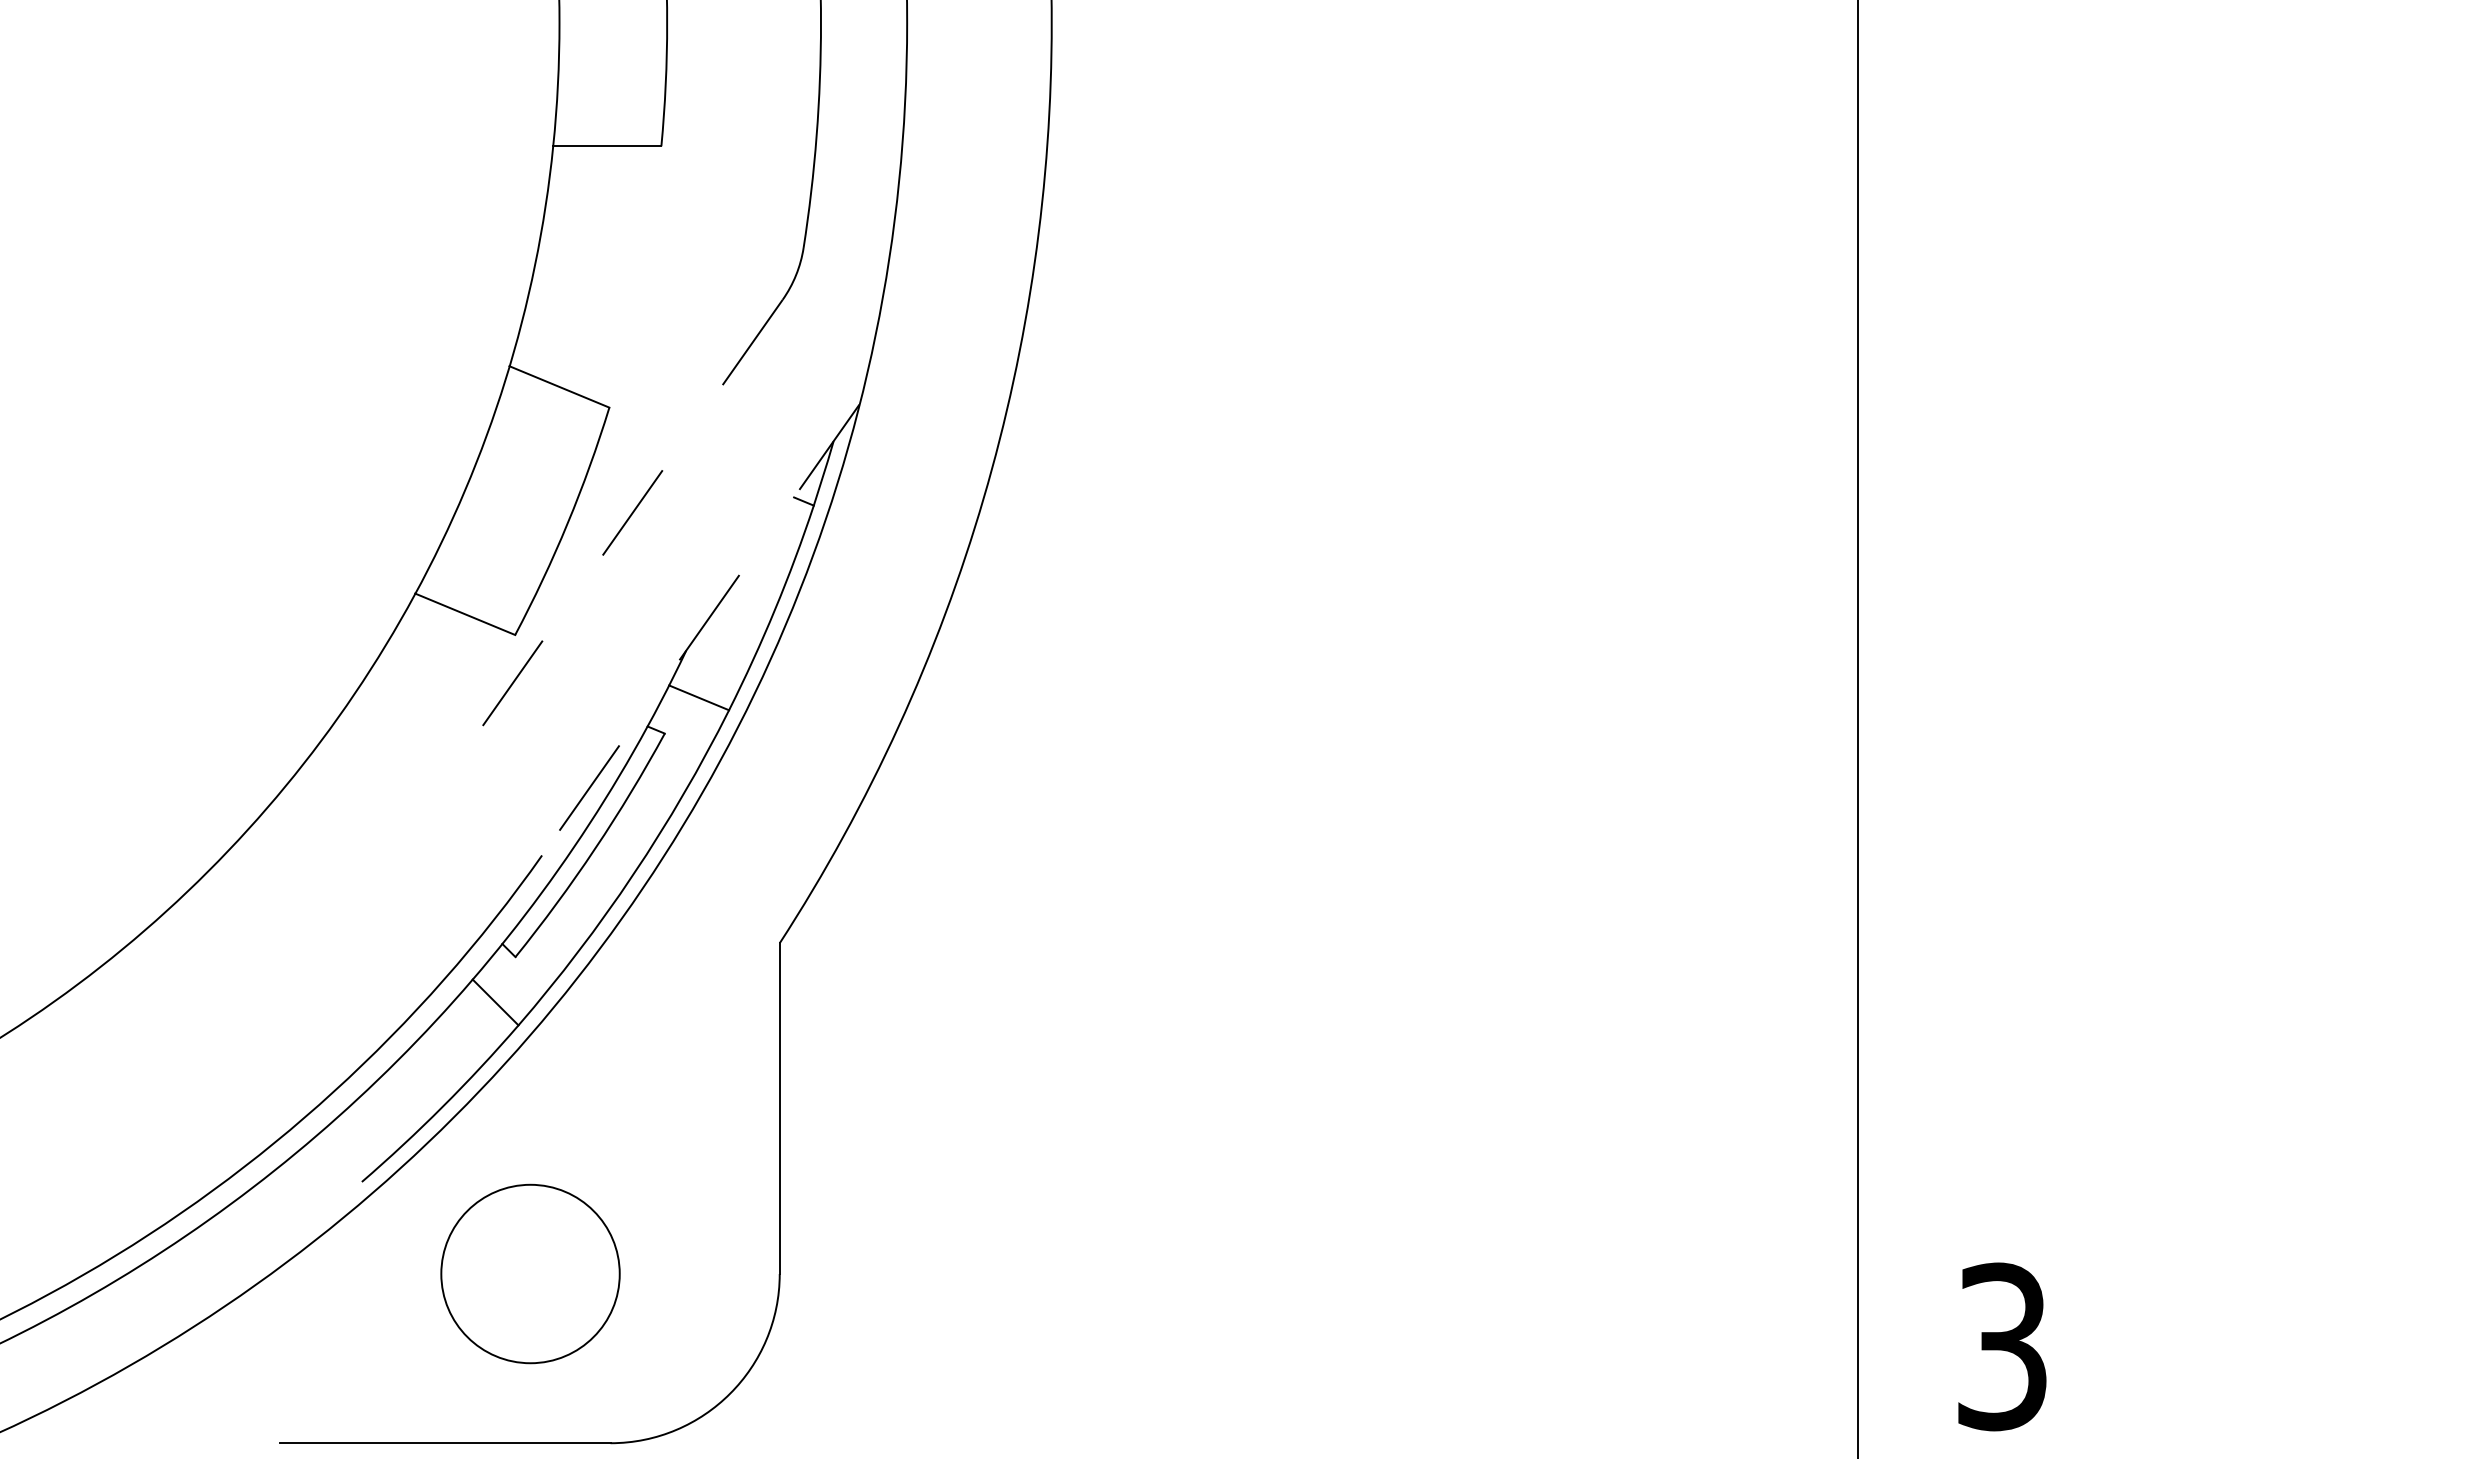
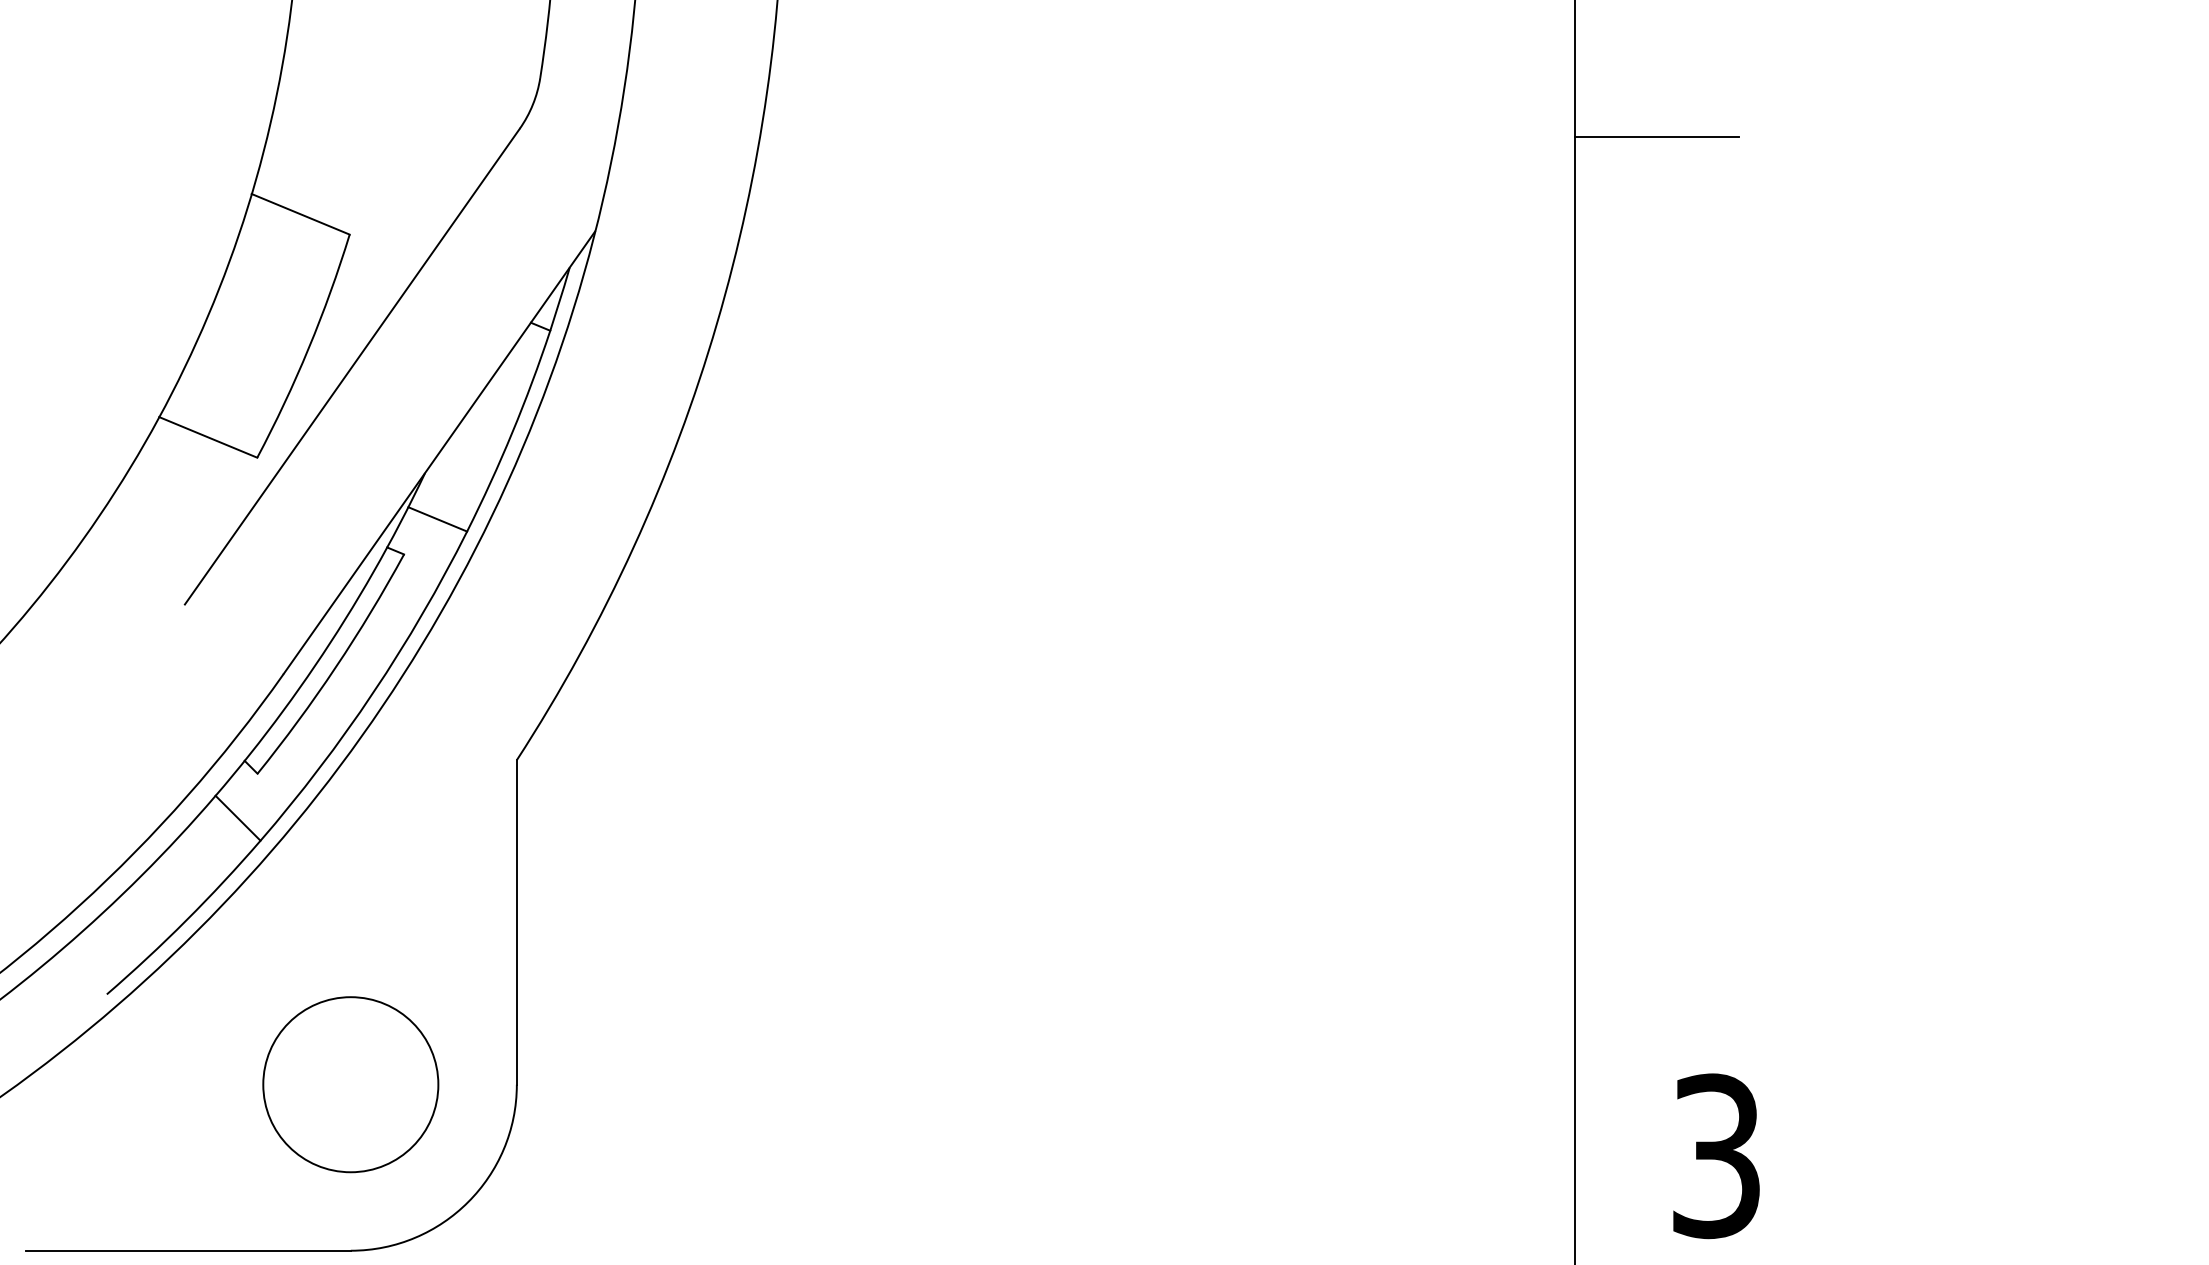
line: (1941, 308) -> (1656, 137), added
line: (611, 542) -> (351, 366), dashed -> solid
line: (700, 630) -> (439, 453), dashed -> solid
circle: (530, 1273) -> (350, 1084), moved

